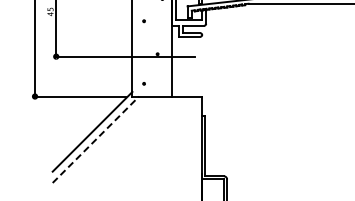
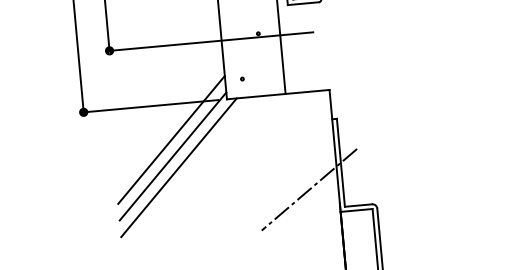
line: (92, 120) -> (171, 139), added
line: (96, 139) -> (179, 167), dashed -> solid
line: (182, 162) -> (309, 189), added

